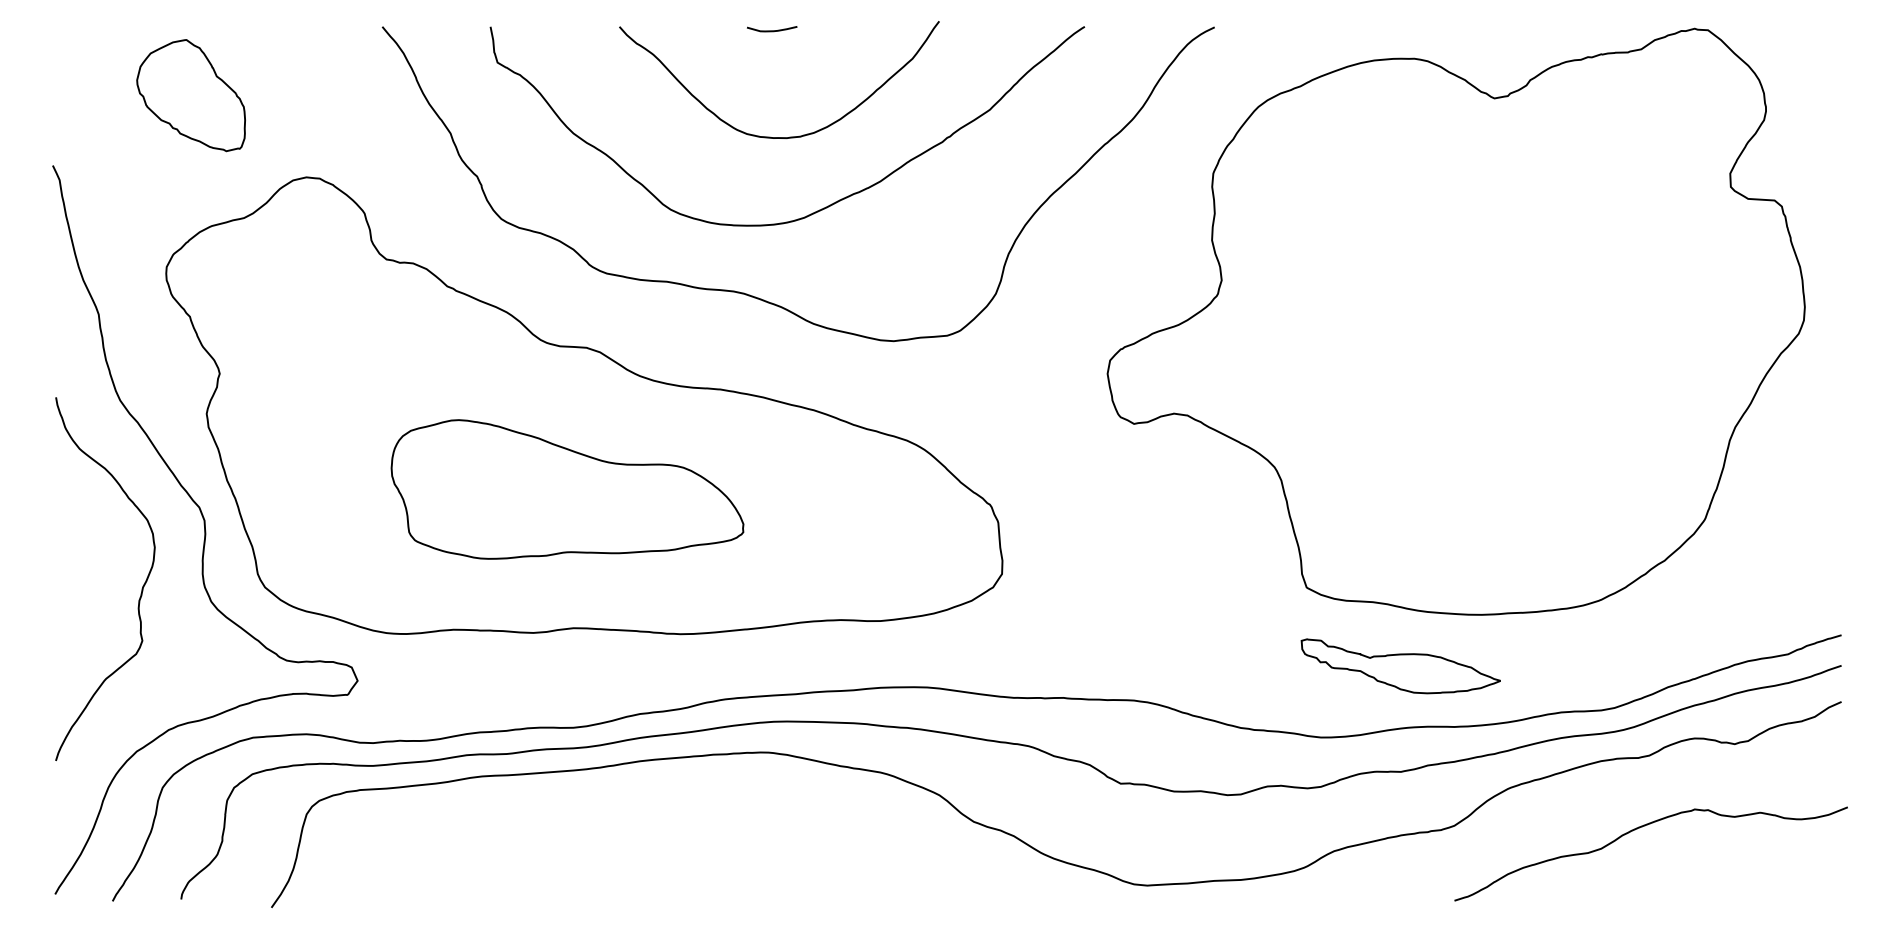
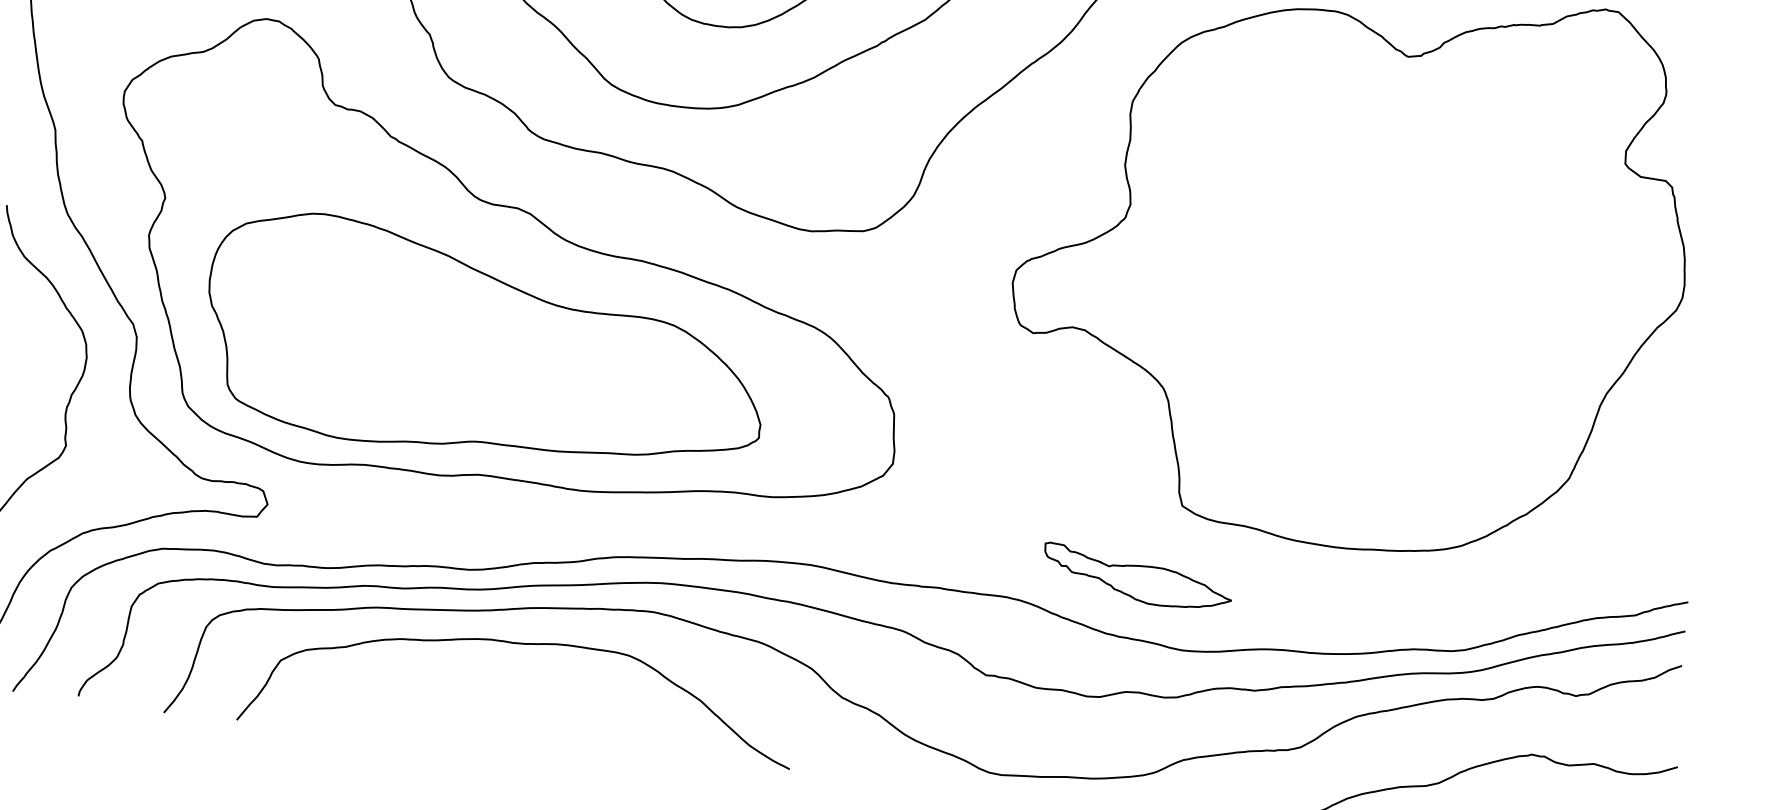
part: (567, 489) -> (486, 341), size x1.67
part: (1400, 666) -> (1137, 577), moved
curve: (636, 799) -> (522, 644), added

